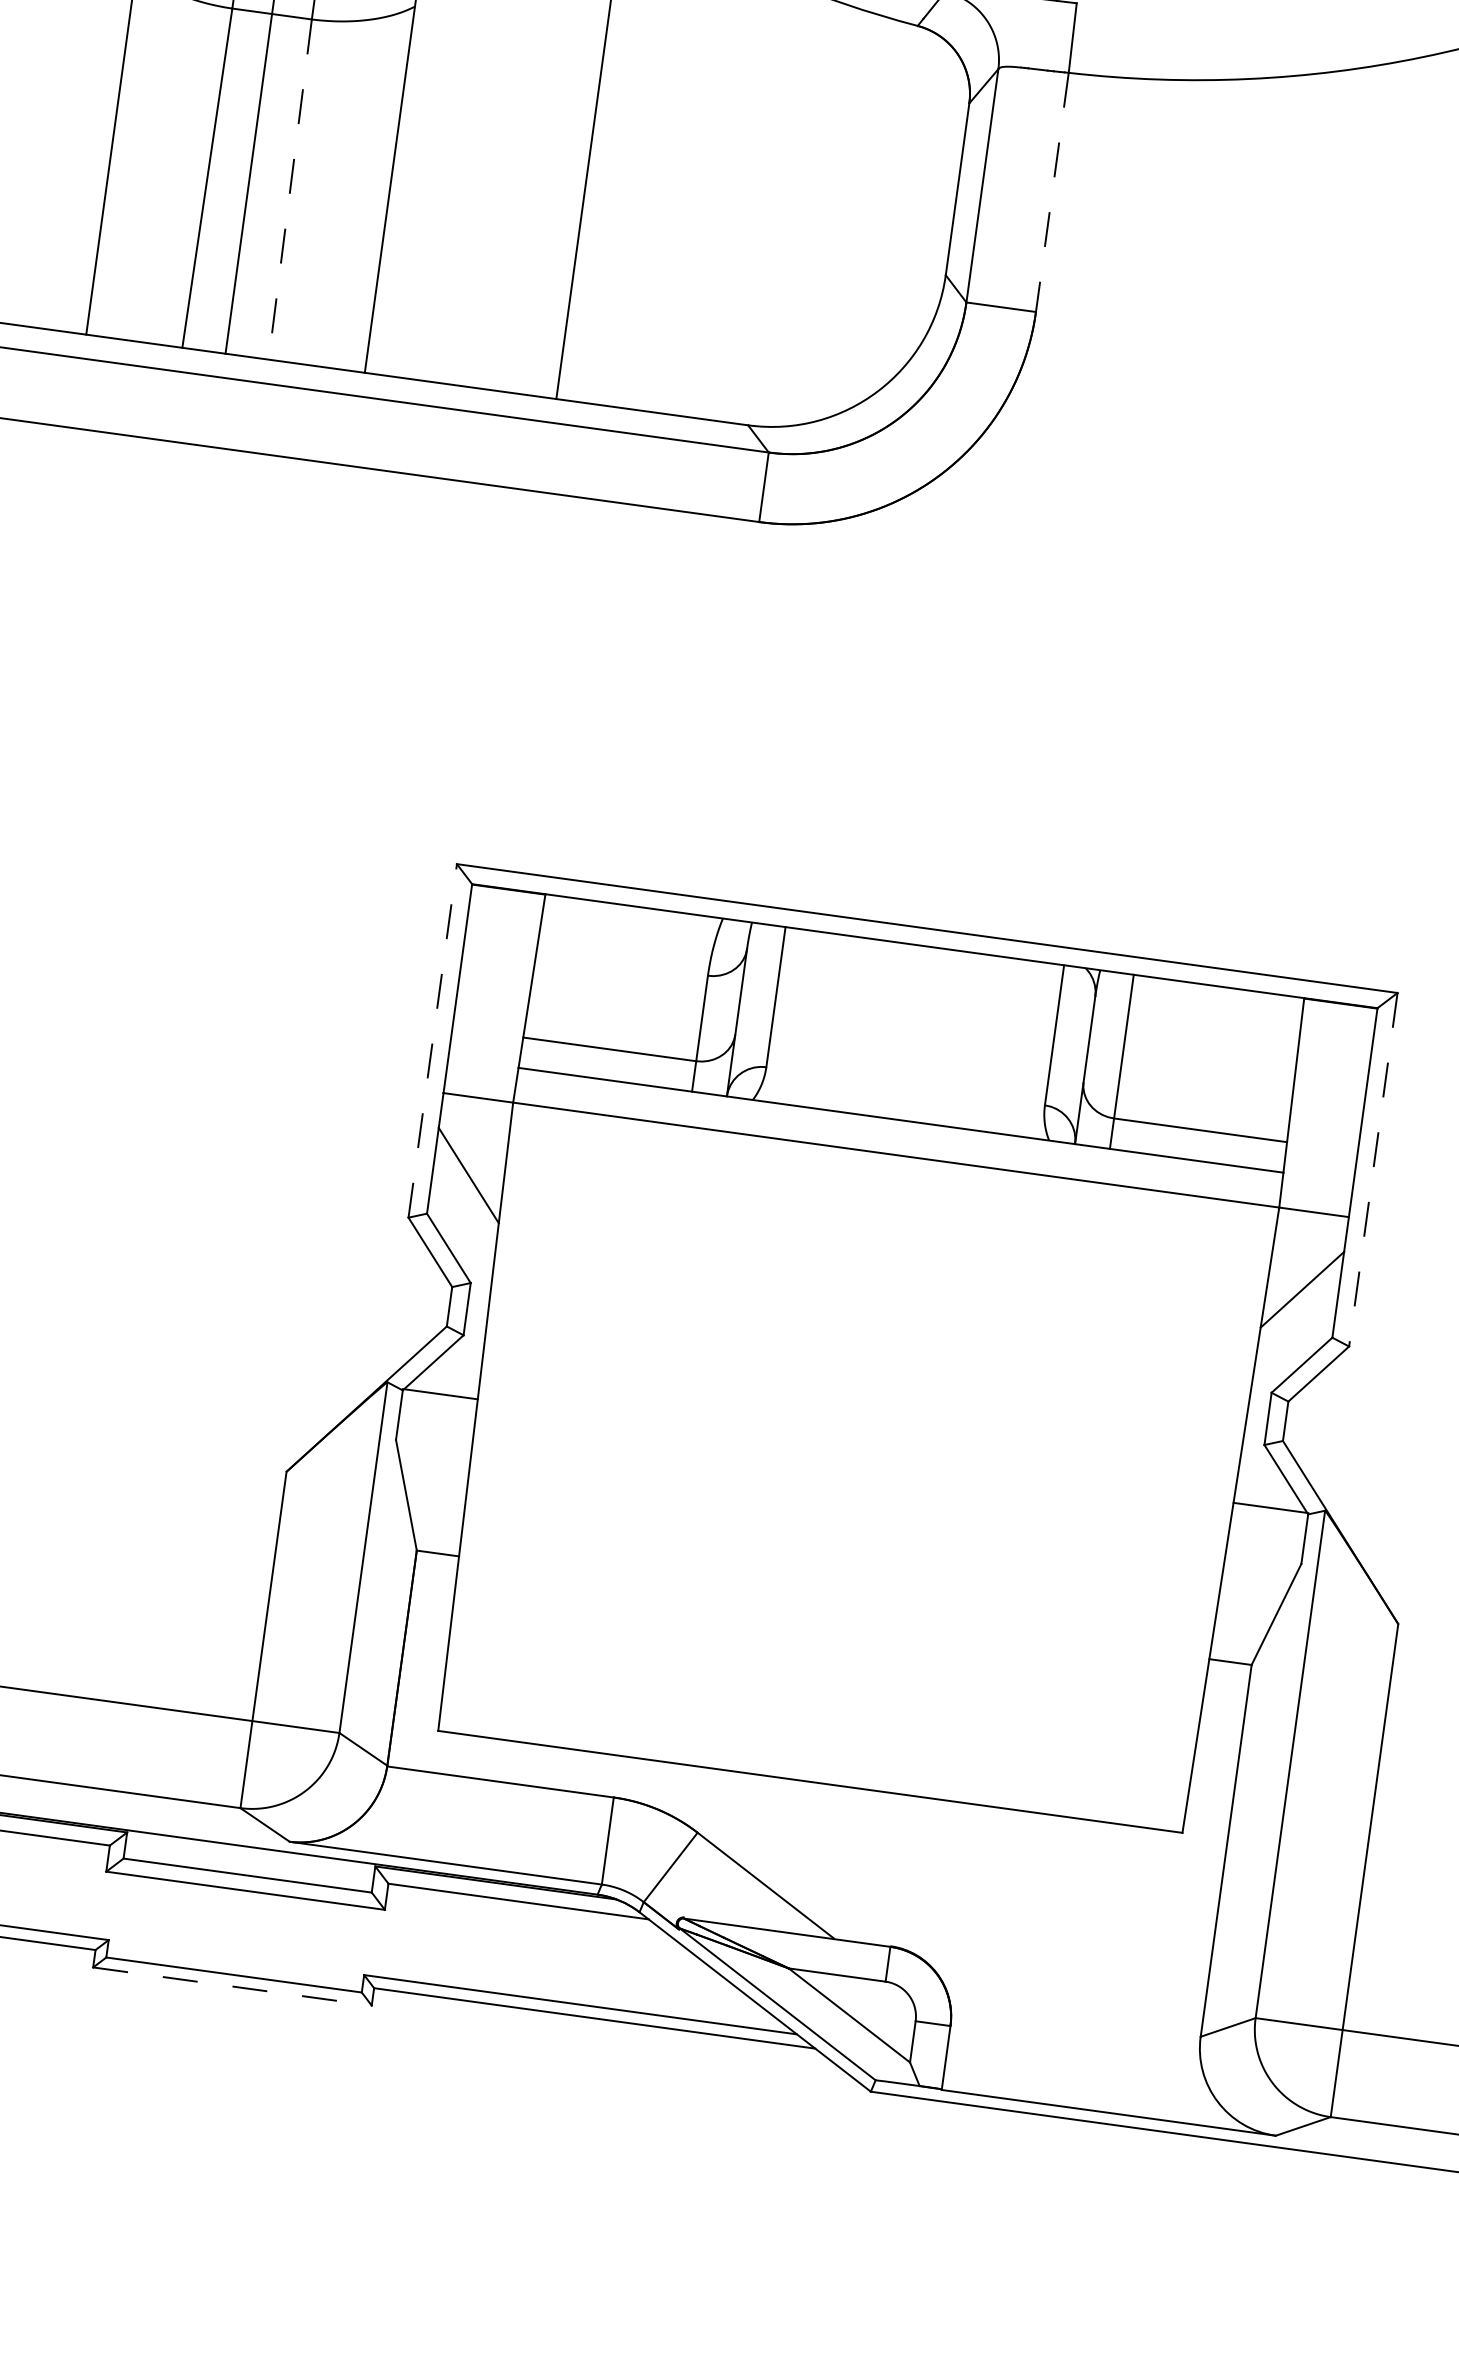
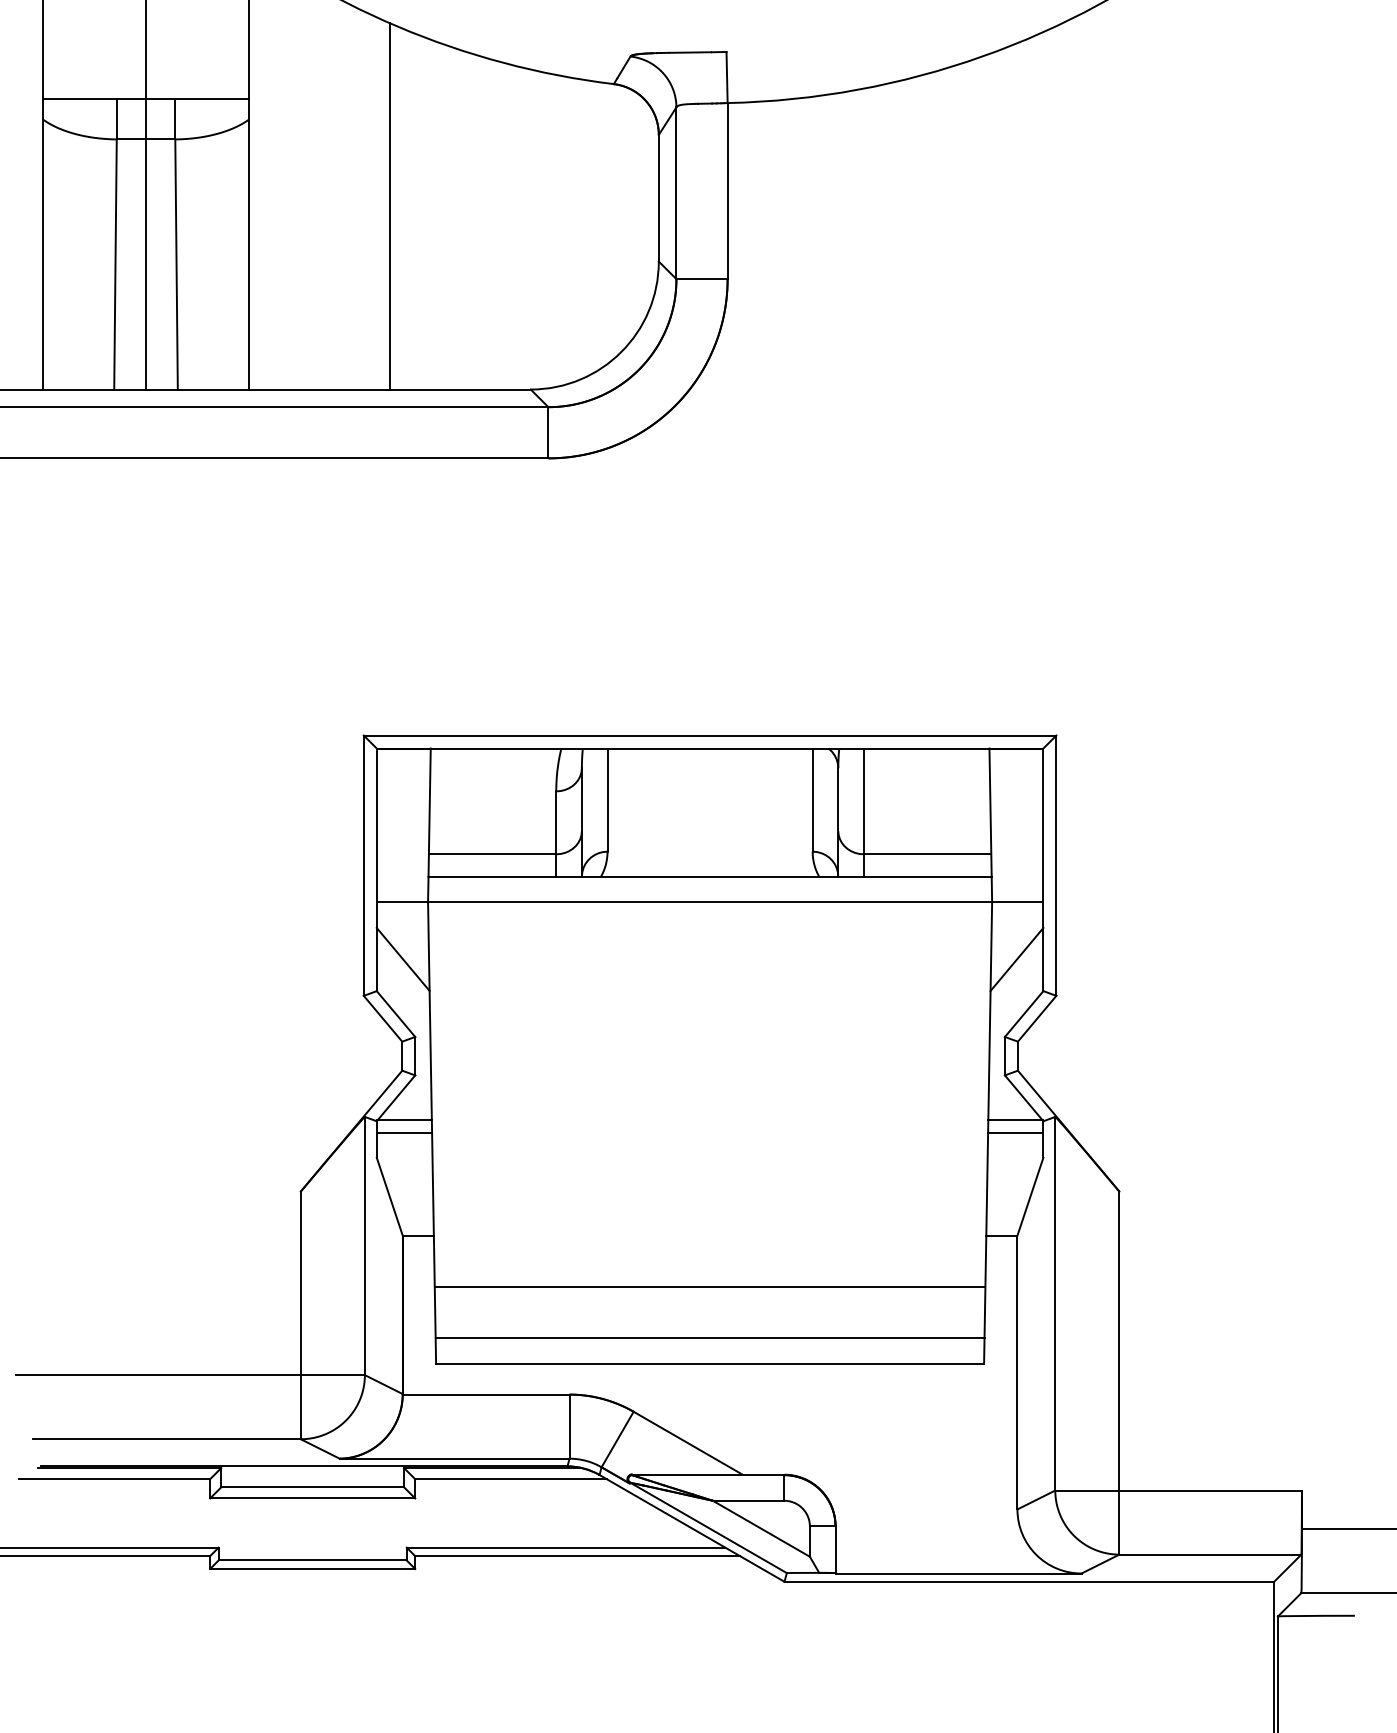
line: (290, 189) -> (176, 264), dashed -> solid
line: (1052, 192) -> (727, 191), dashed -> solid
line: (432, 1040) -> (363, 865), dashed -> solid
line: (1373, 1170) -> (1056, 866), dashed -> solid
line: (438, 1412) -> (404, 1133), added
line: (1267, 1525) -> (1015, 1133), added
line: (823, 1678) -> (709, 1287), added
line: (814, 1747) -> (709, 1338), added
line: (232, 1985) -> (312, 1568), dashed -> solid

